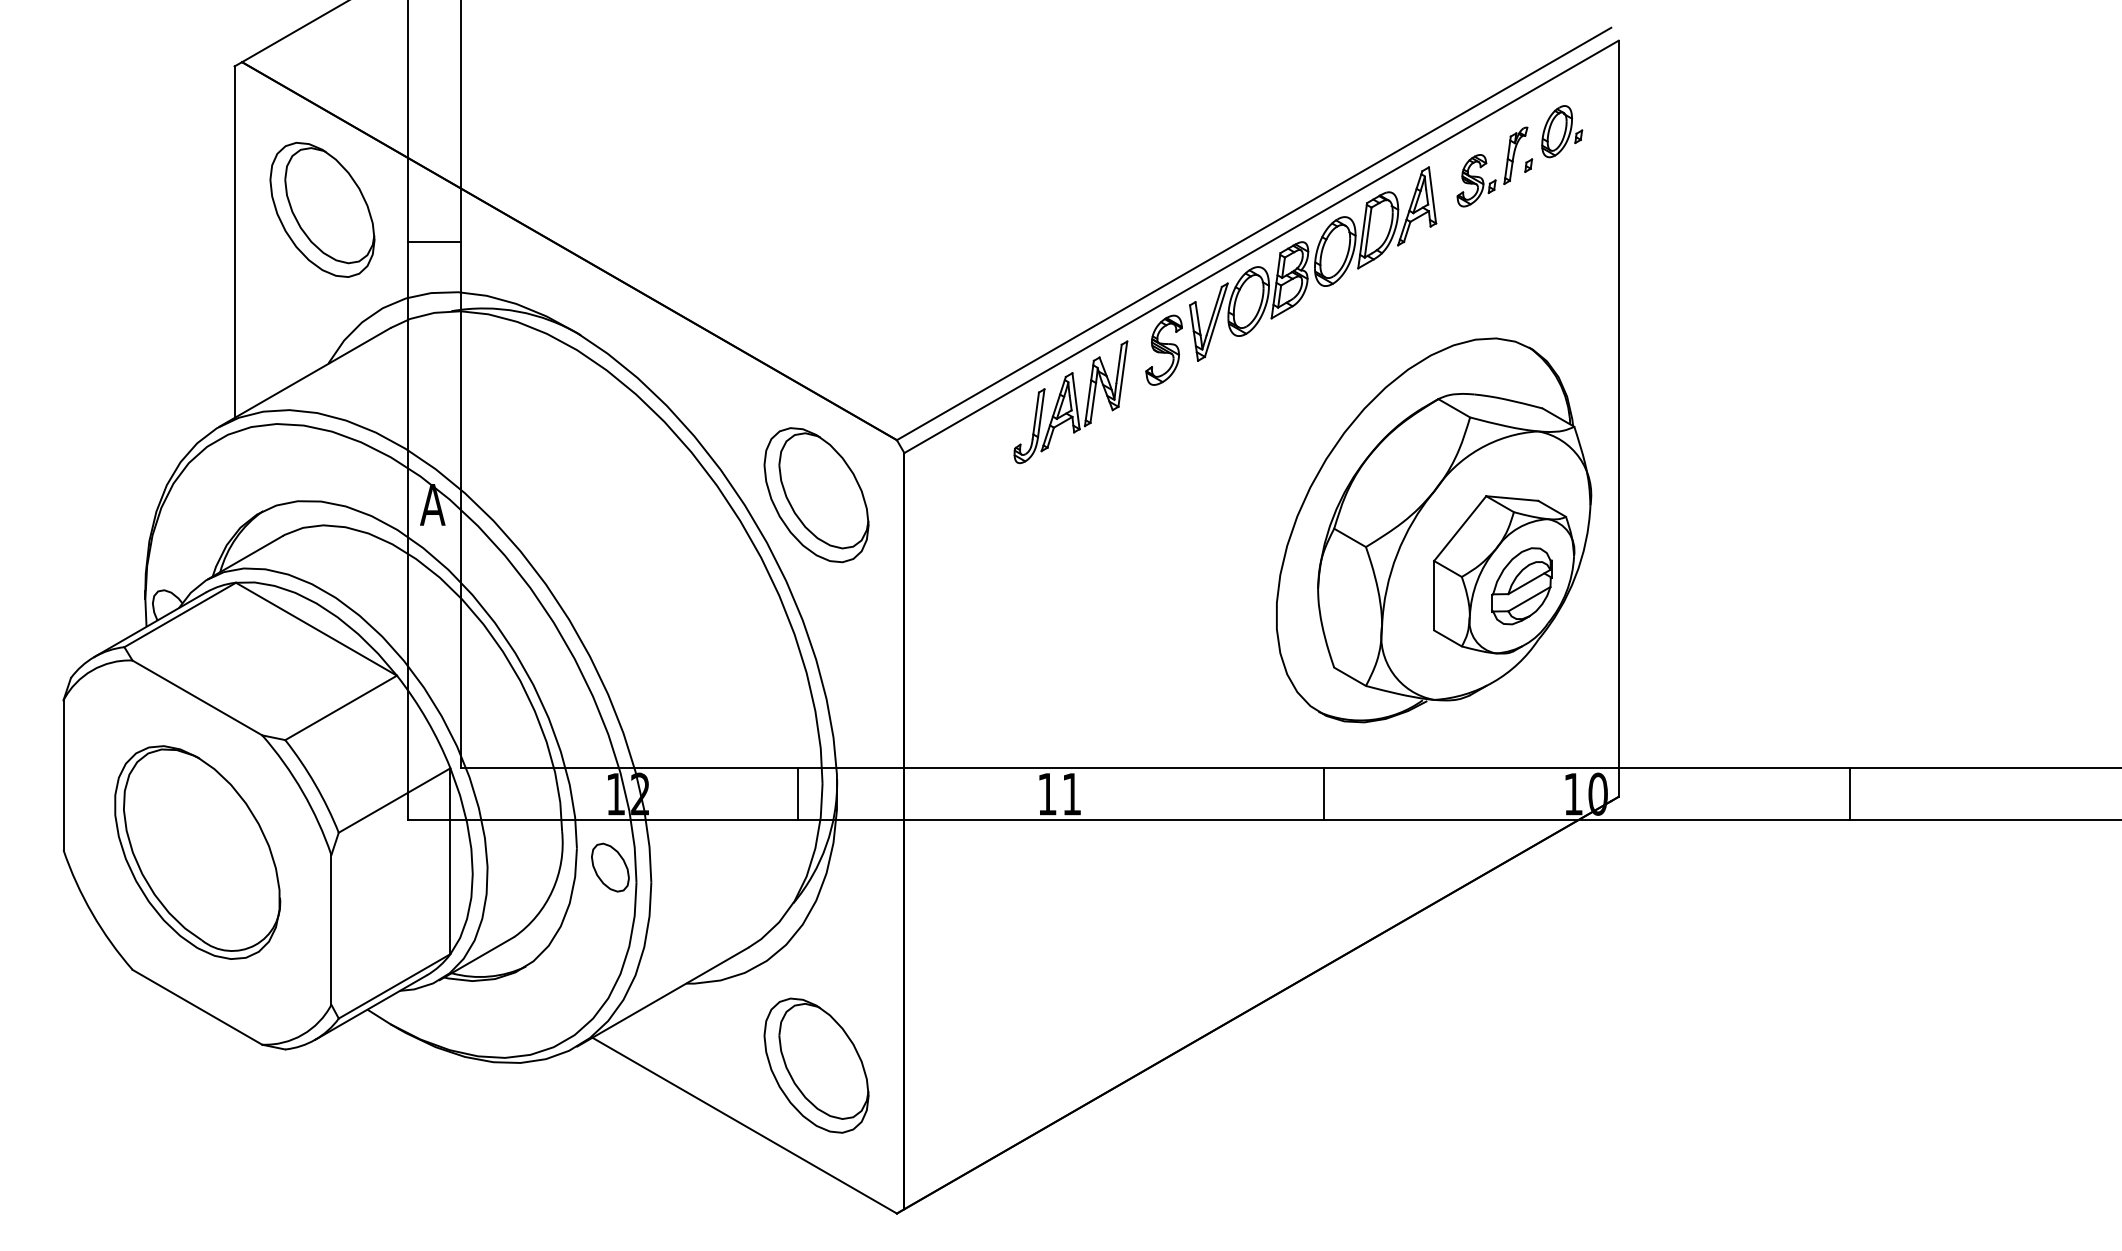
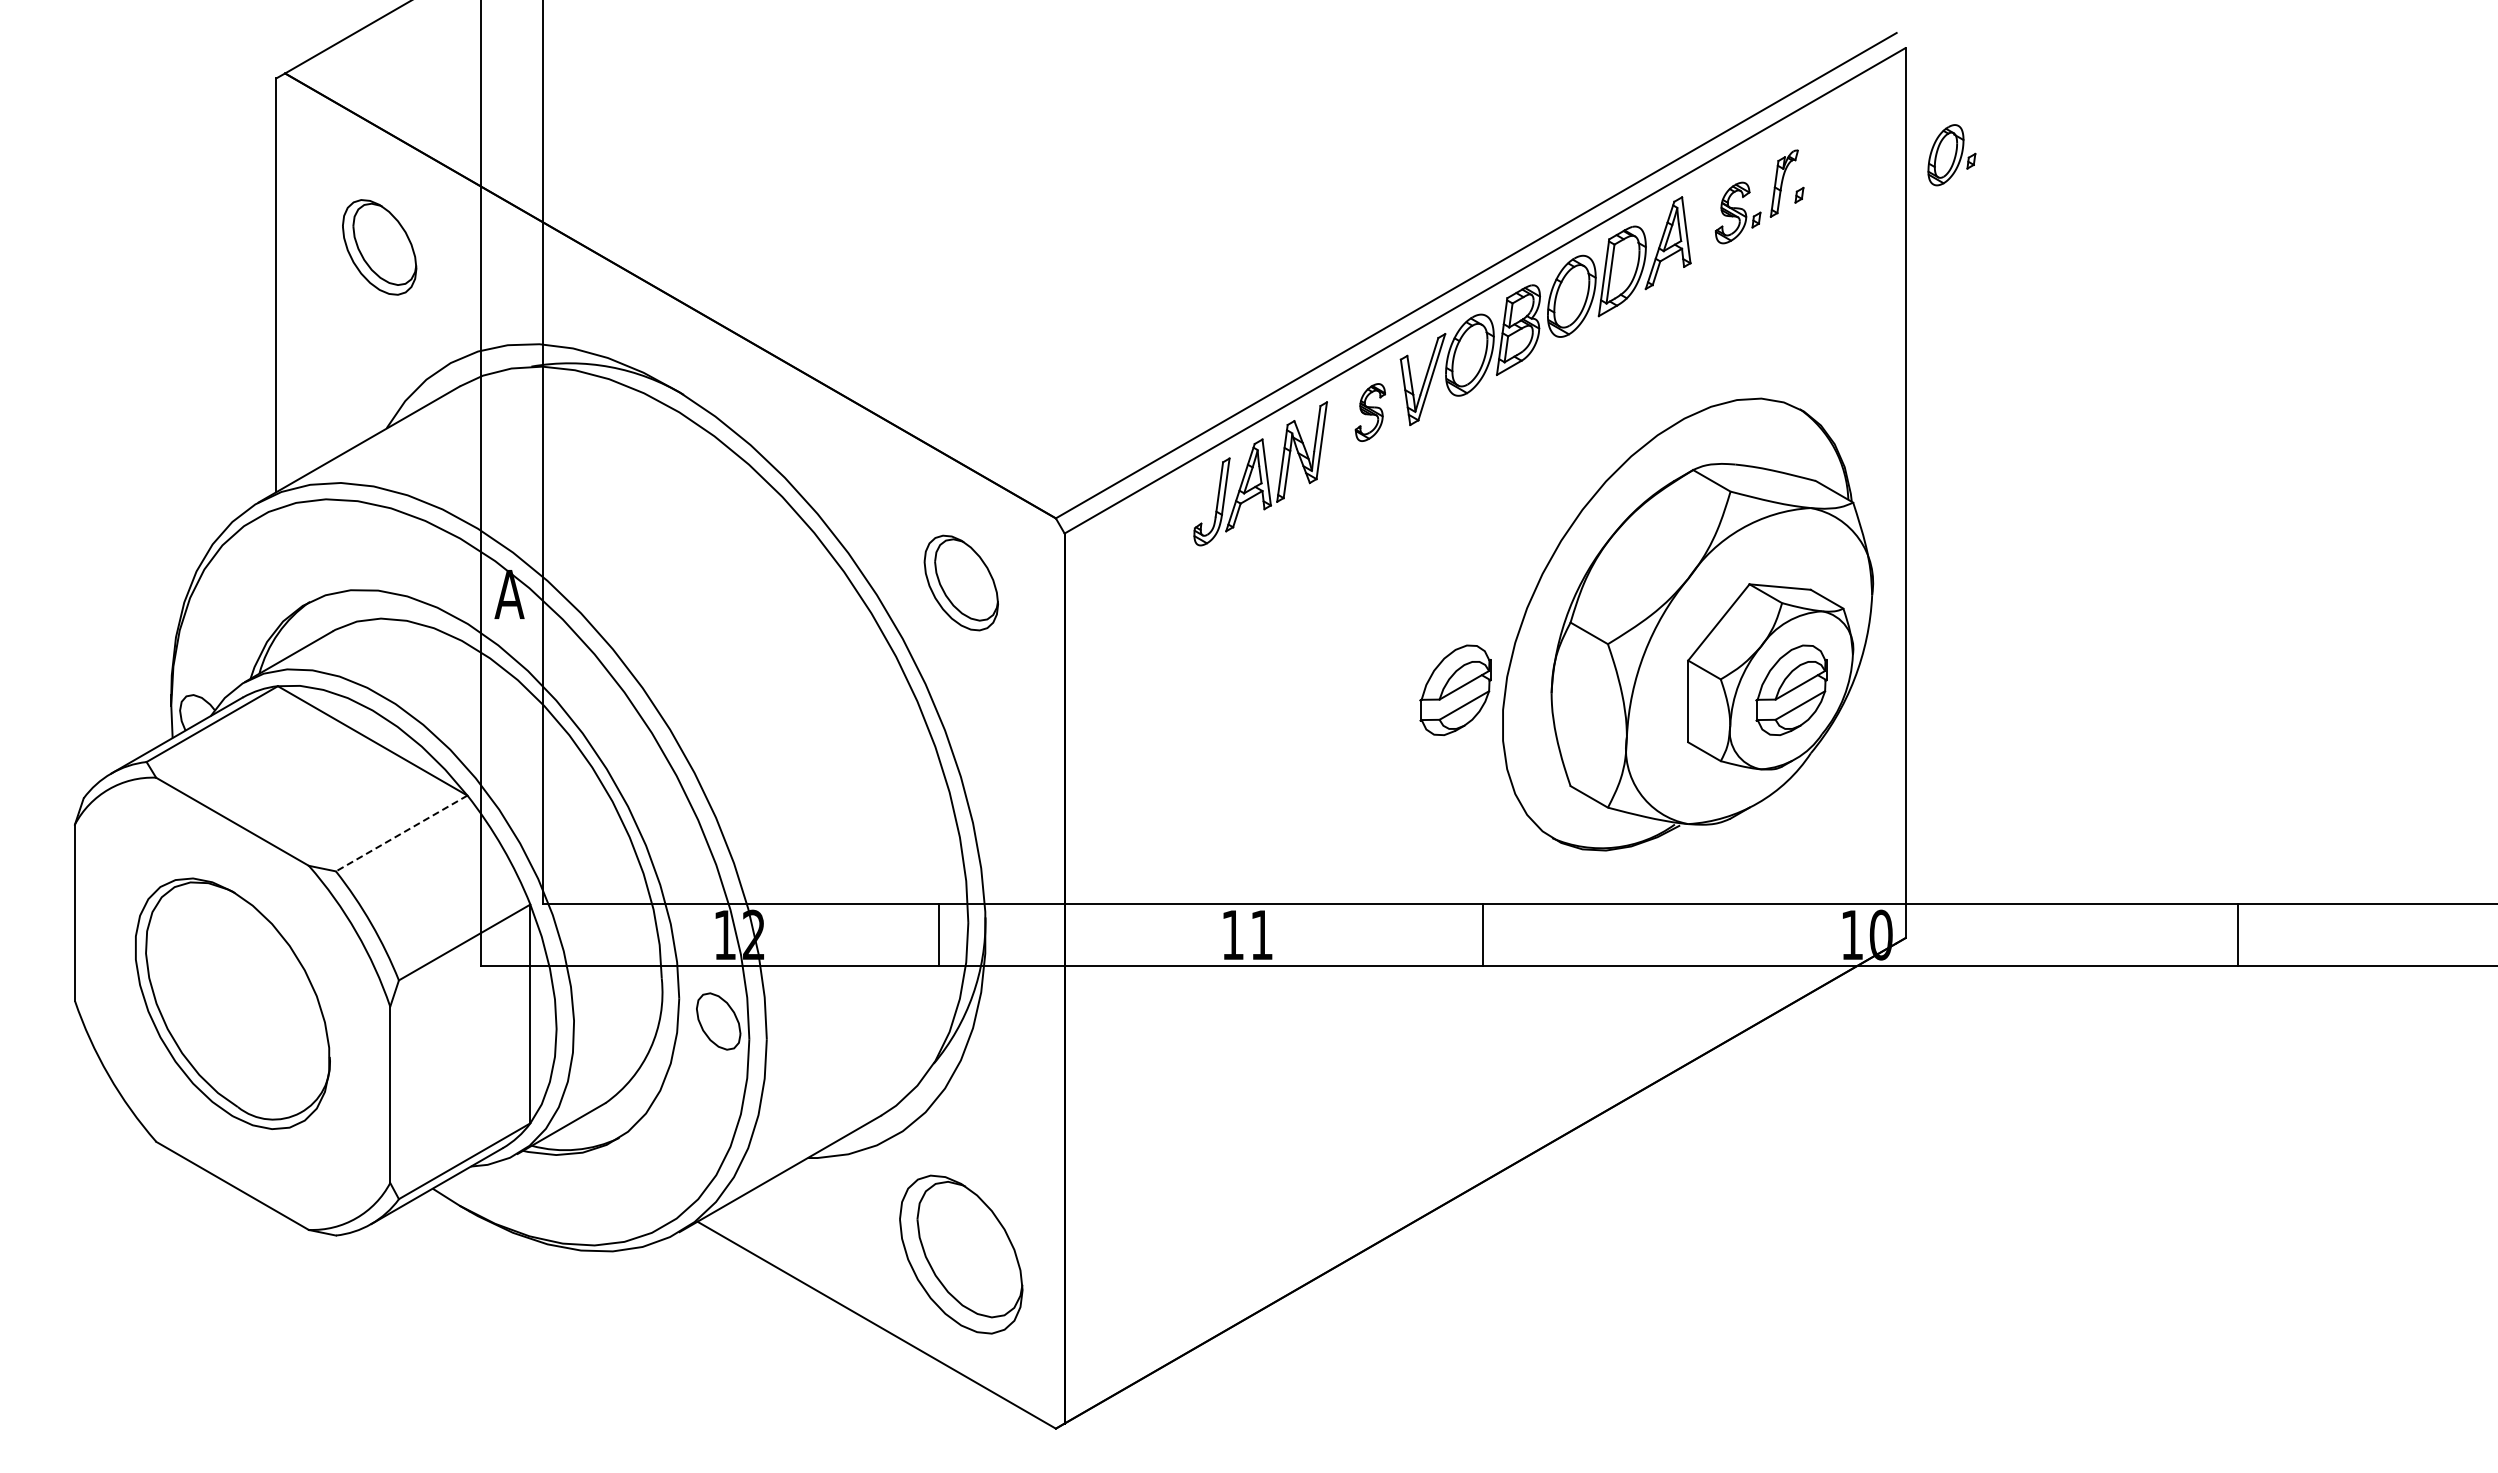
part: (1561, 131) -> (1951, 155), moved
part: (322, 210) -> (379, 247), size x0.6
line: (434, 241) -> (511, 284), removed
part: (1164, 350) -> (1370, 412), size x0.7
part: (816, 494) -> (961, 582), size x0.6
part: (1236, 585) -> (1455, 689), added
line: (340, 707) -> (401, 833), solid -> dashed
line: (1323, 793) -> (1483, 934), moved
line: (1849, 793) -> (2237, 934), moved

